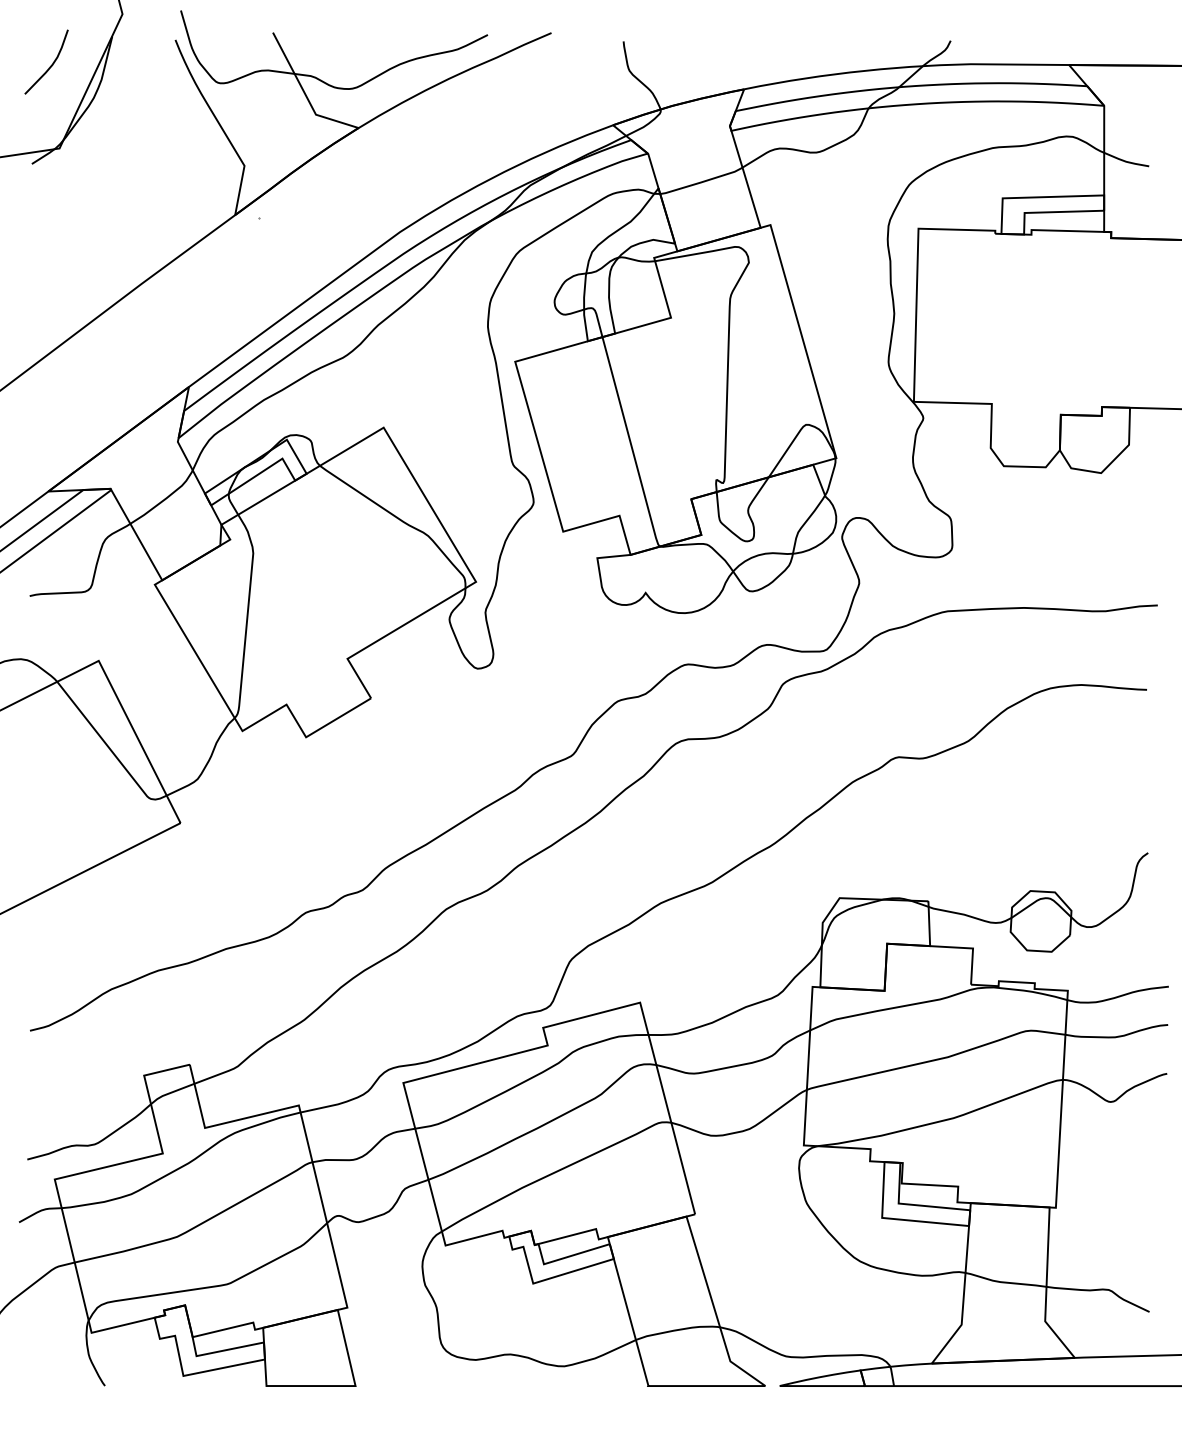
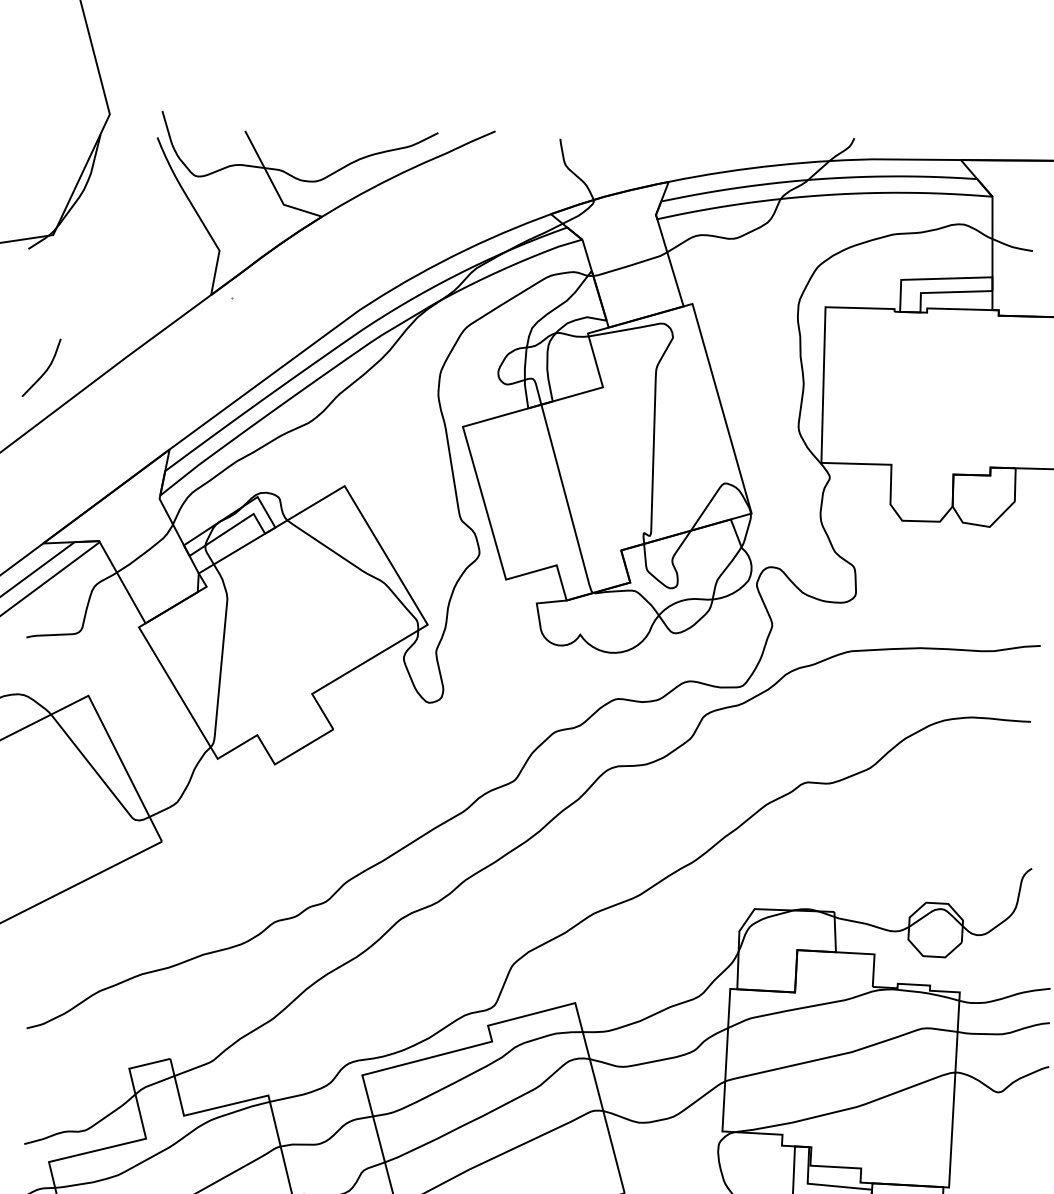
curve: (50, 65) -> (45, 370), moved

